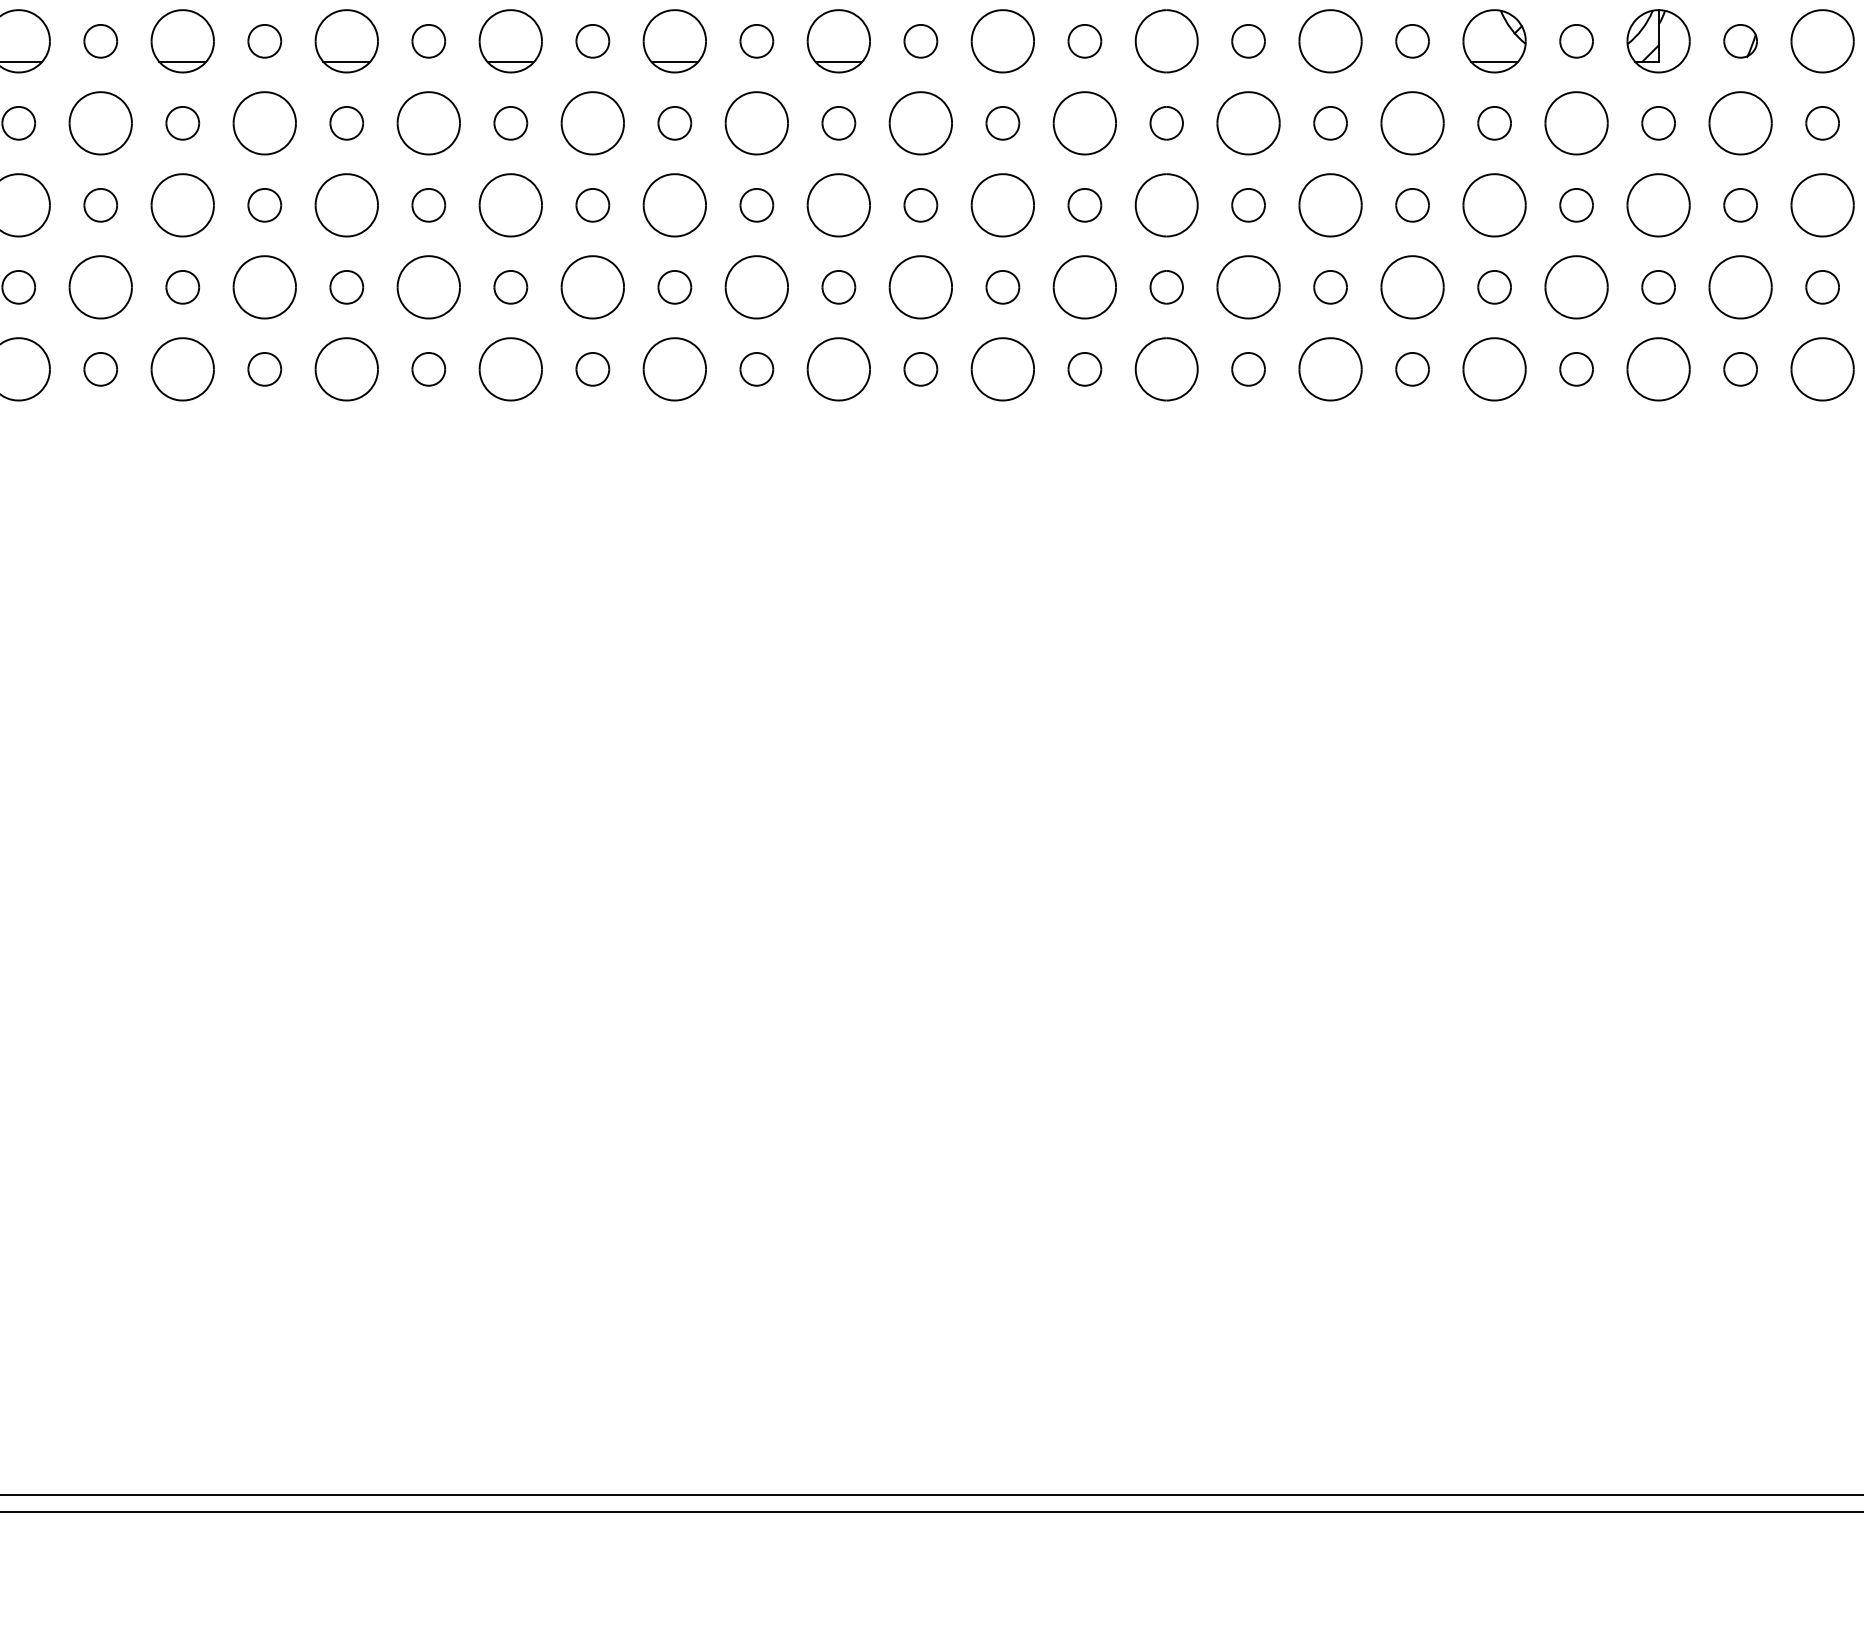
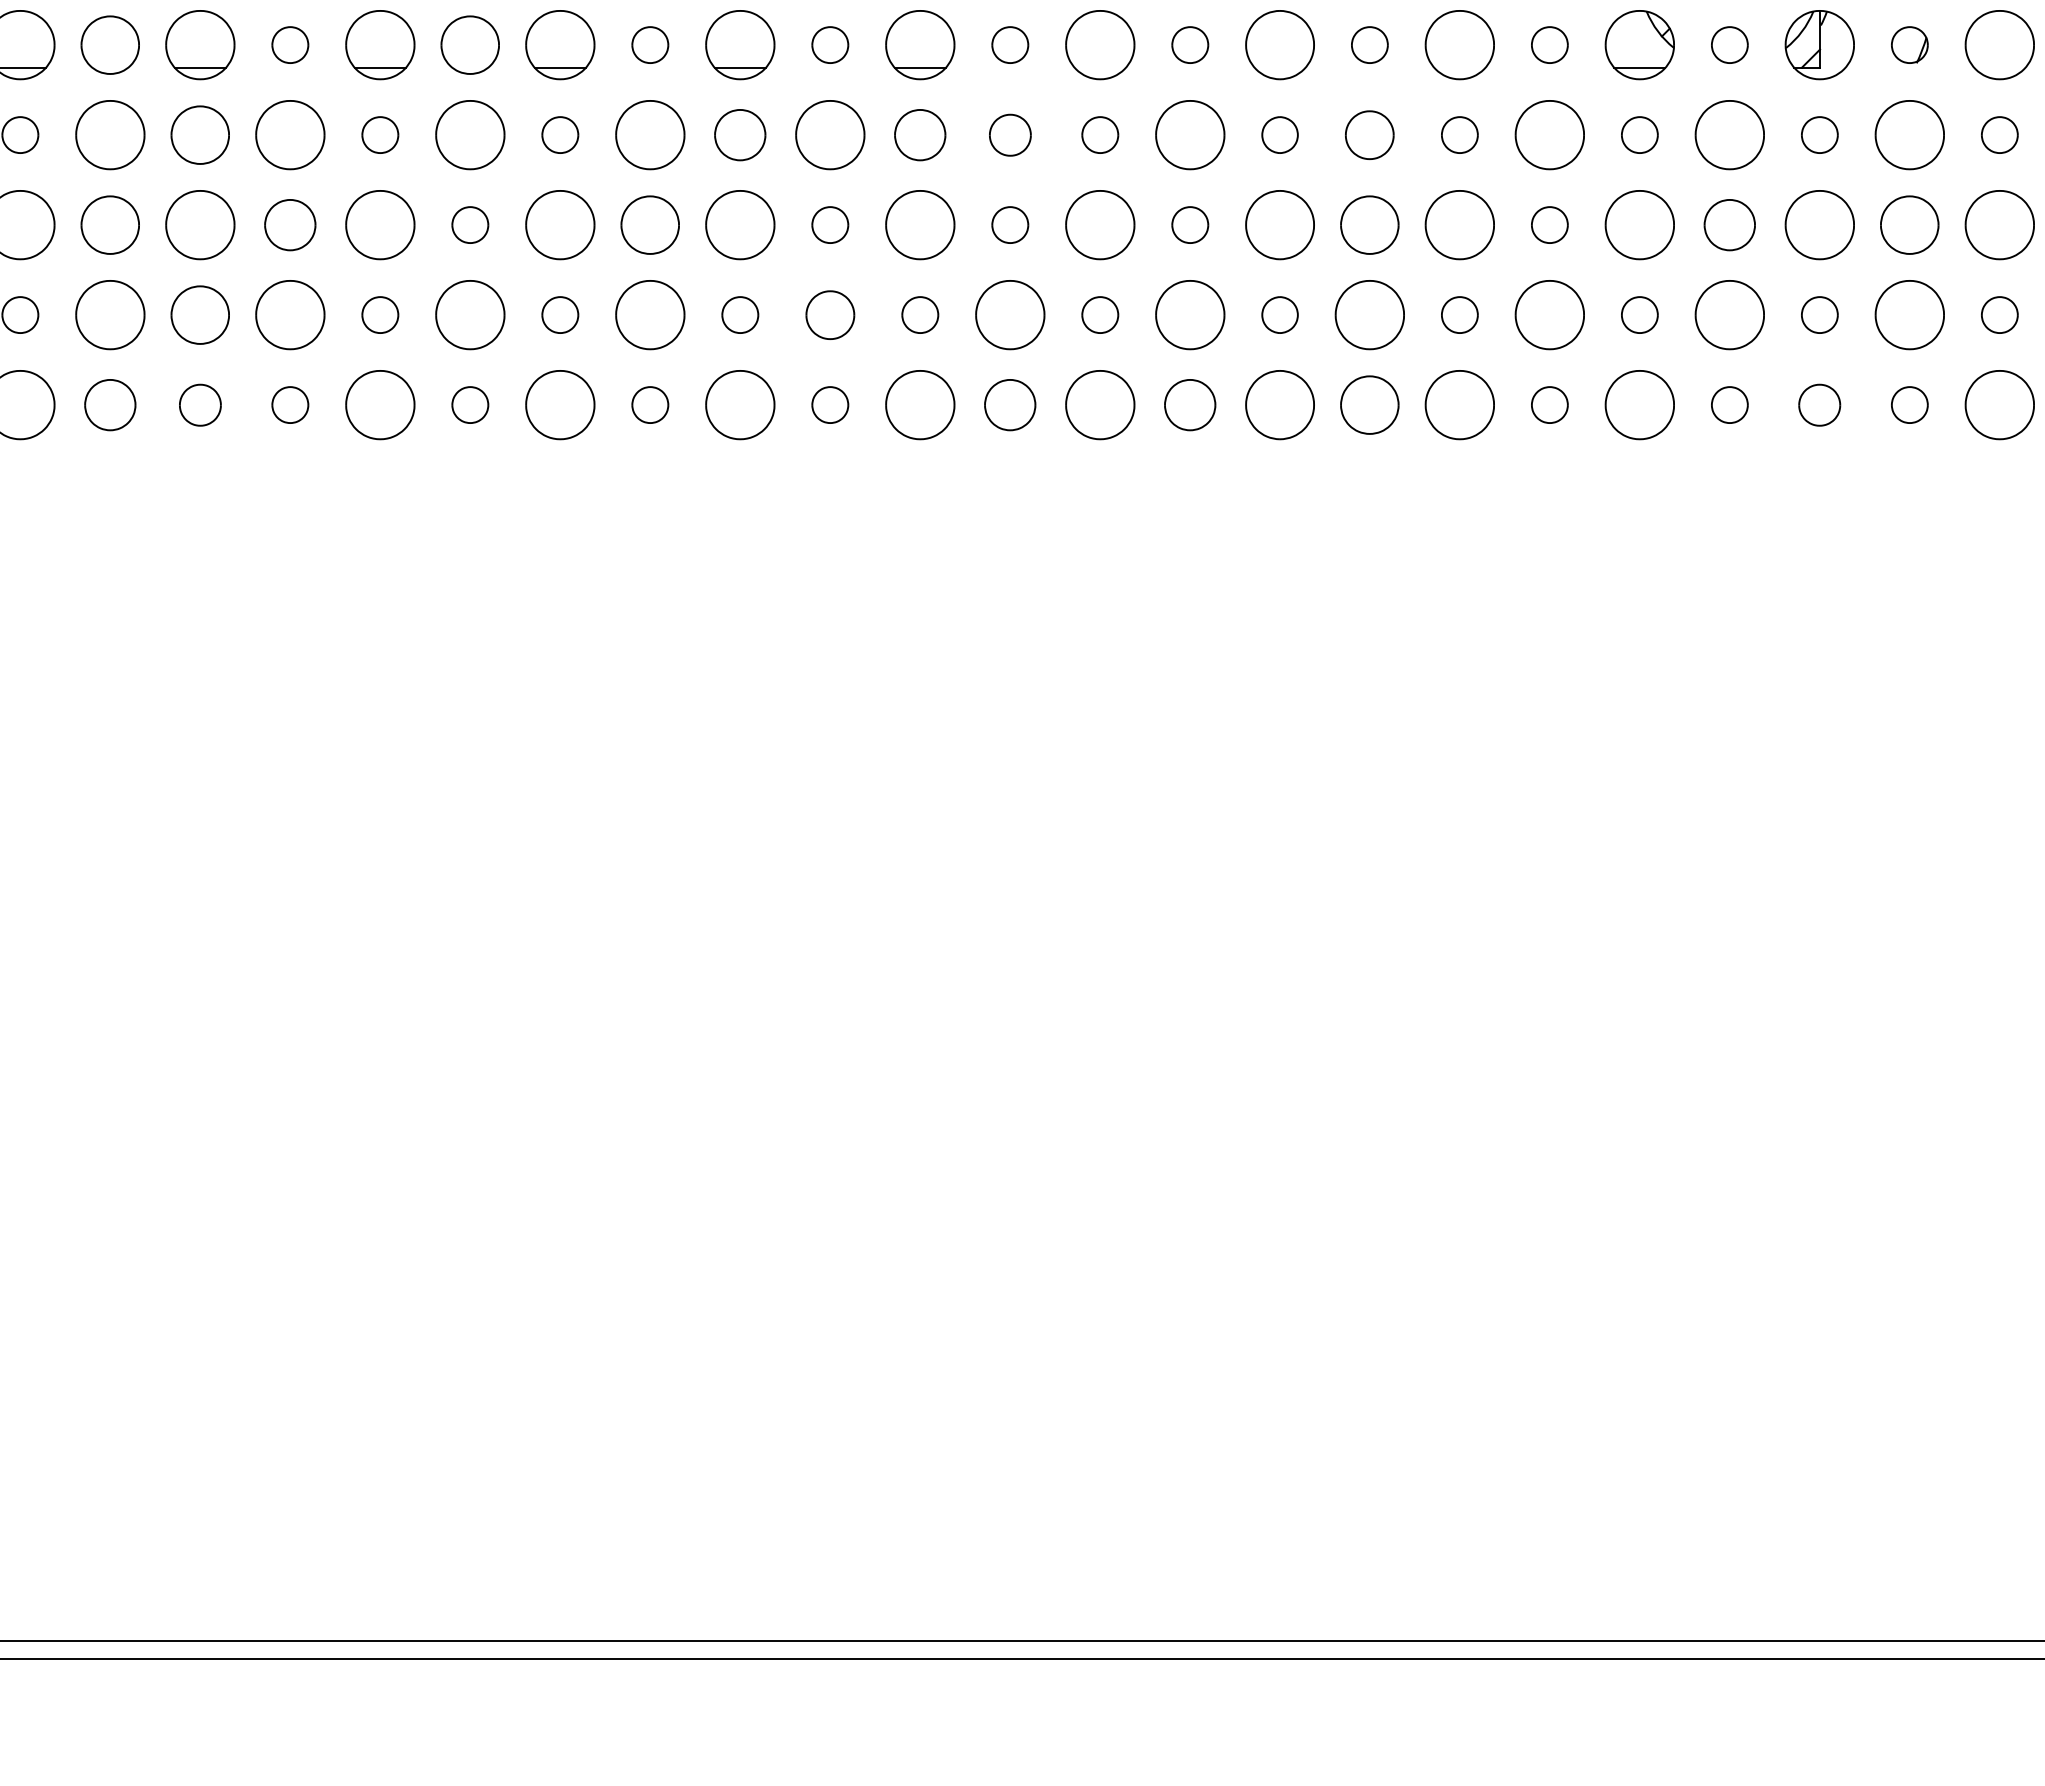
part: (100, 40) -> (110, 44), size x1.6
part: (428, 40) -> (470, 44), size x1.6
part: (182, 122) -> (200, 134), size x1.6
part: (675, 122) -> (740, 134), size x1.4
part: (839, 122) -> (920, 134), size x1.4
part: (921, 123) -> (1010, 135), size x0.6
part: (1248, 123) -> (1369, 135), size x0.7
part: (100, 204) -> (110, 224), size x1.6
part: (264, 204) -> (290, 224), size x1.4
part: (592, 204) -> (650, 224), size x1.6
part: (1248, 204) -> (1369, 224), size x1.6
part: (1576, 204) -> (1729, 224), size x1.4
part: (1740, 204) -> (1909, 224), size x1.6
part: (182, 286) -> (200, 314), size x1.6
part: (757, 287) -> (830, 315), size x0.7
part: (100, 368) -> (110, 404), size x1.4
part: (921, 368) -> (1010, 404), size x1.4
part: (1085, 368) -> (1190, 404), size x1.4
part: (1248, 368) -> (1369, 404), size x1.6
part: (182, 369) -> (200, 405), size x0.6
part: (1658, 369) -> (1819, 405), size x0.6

